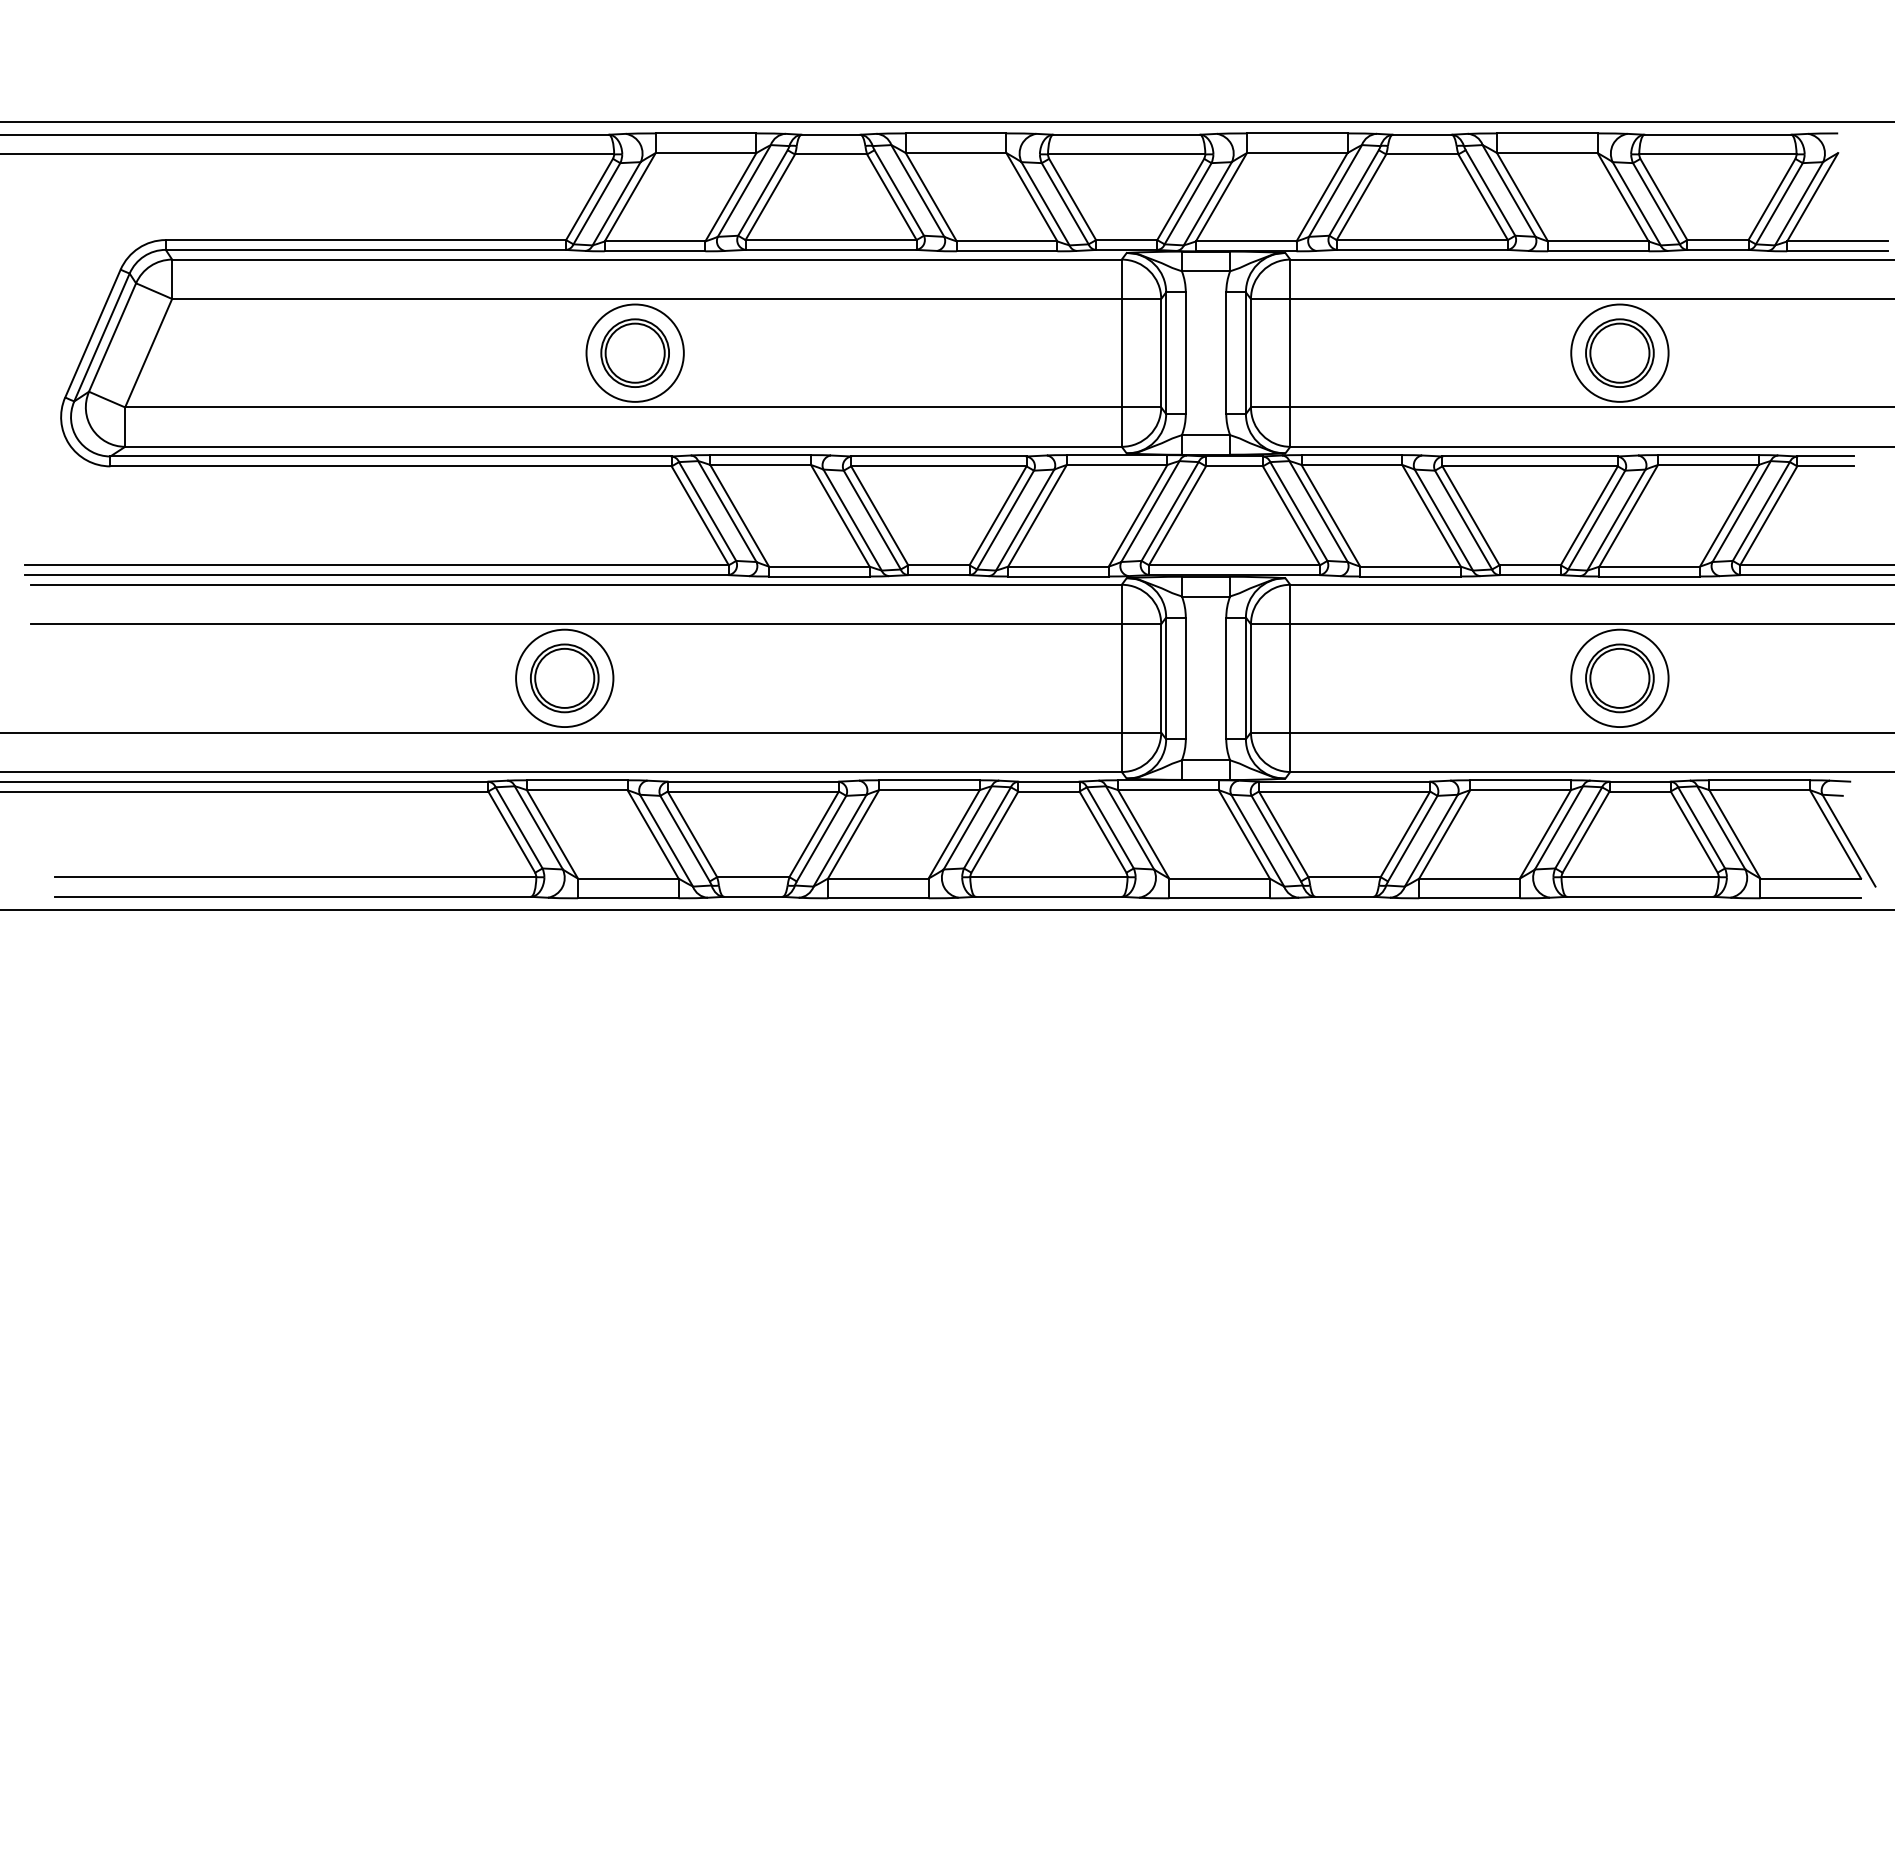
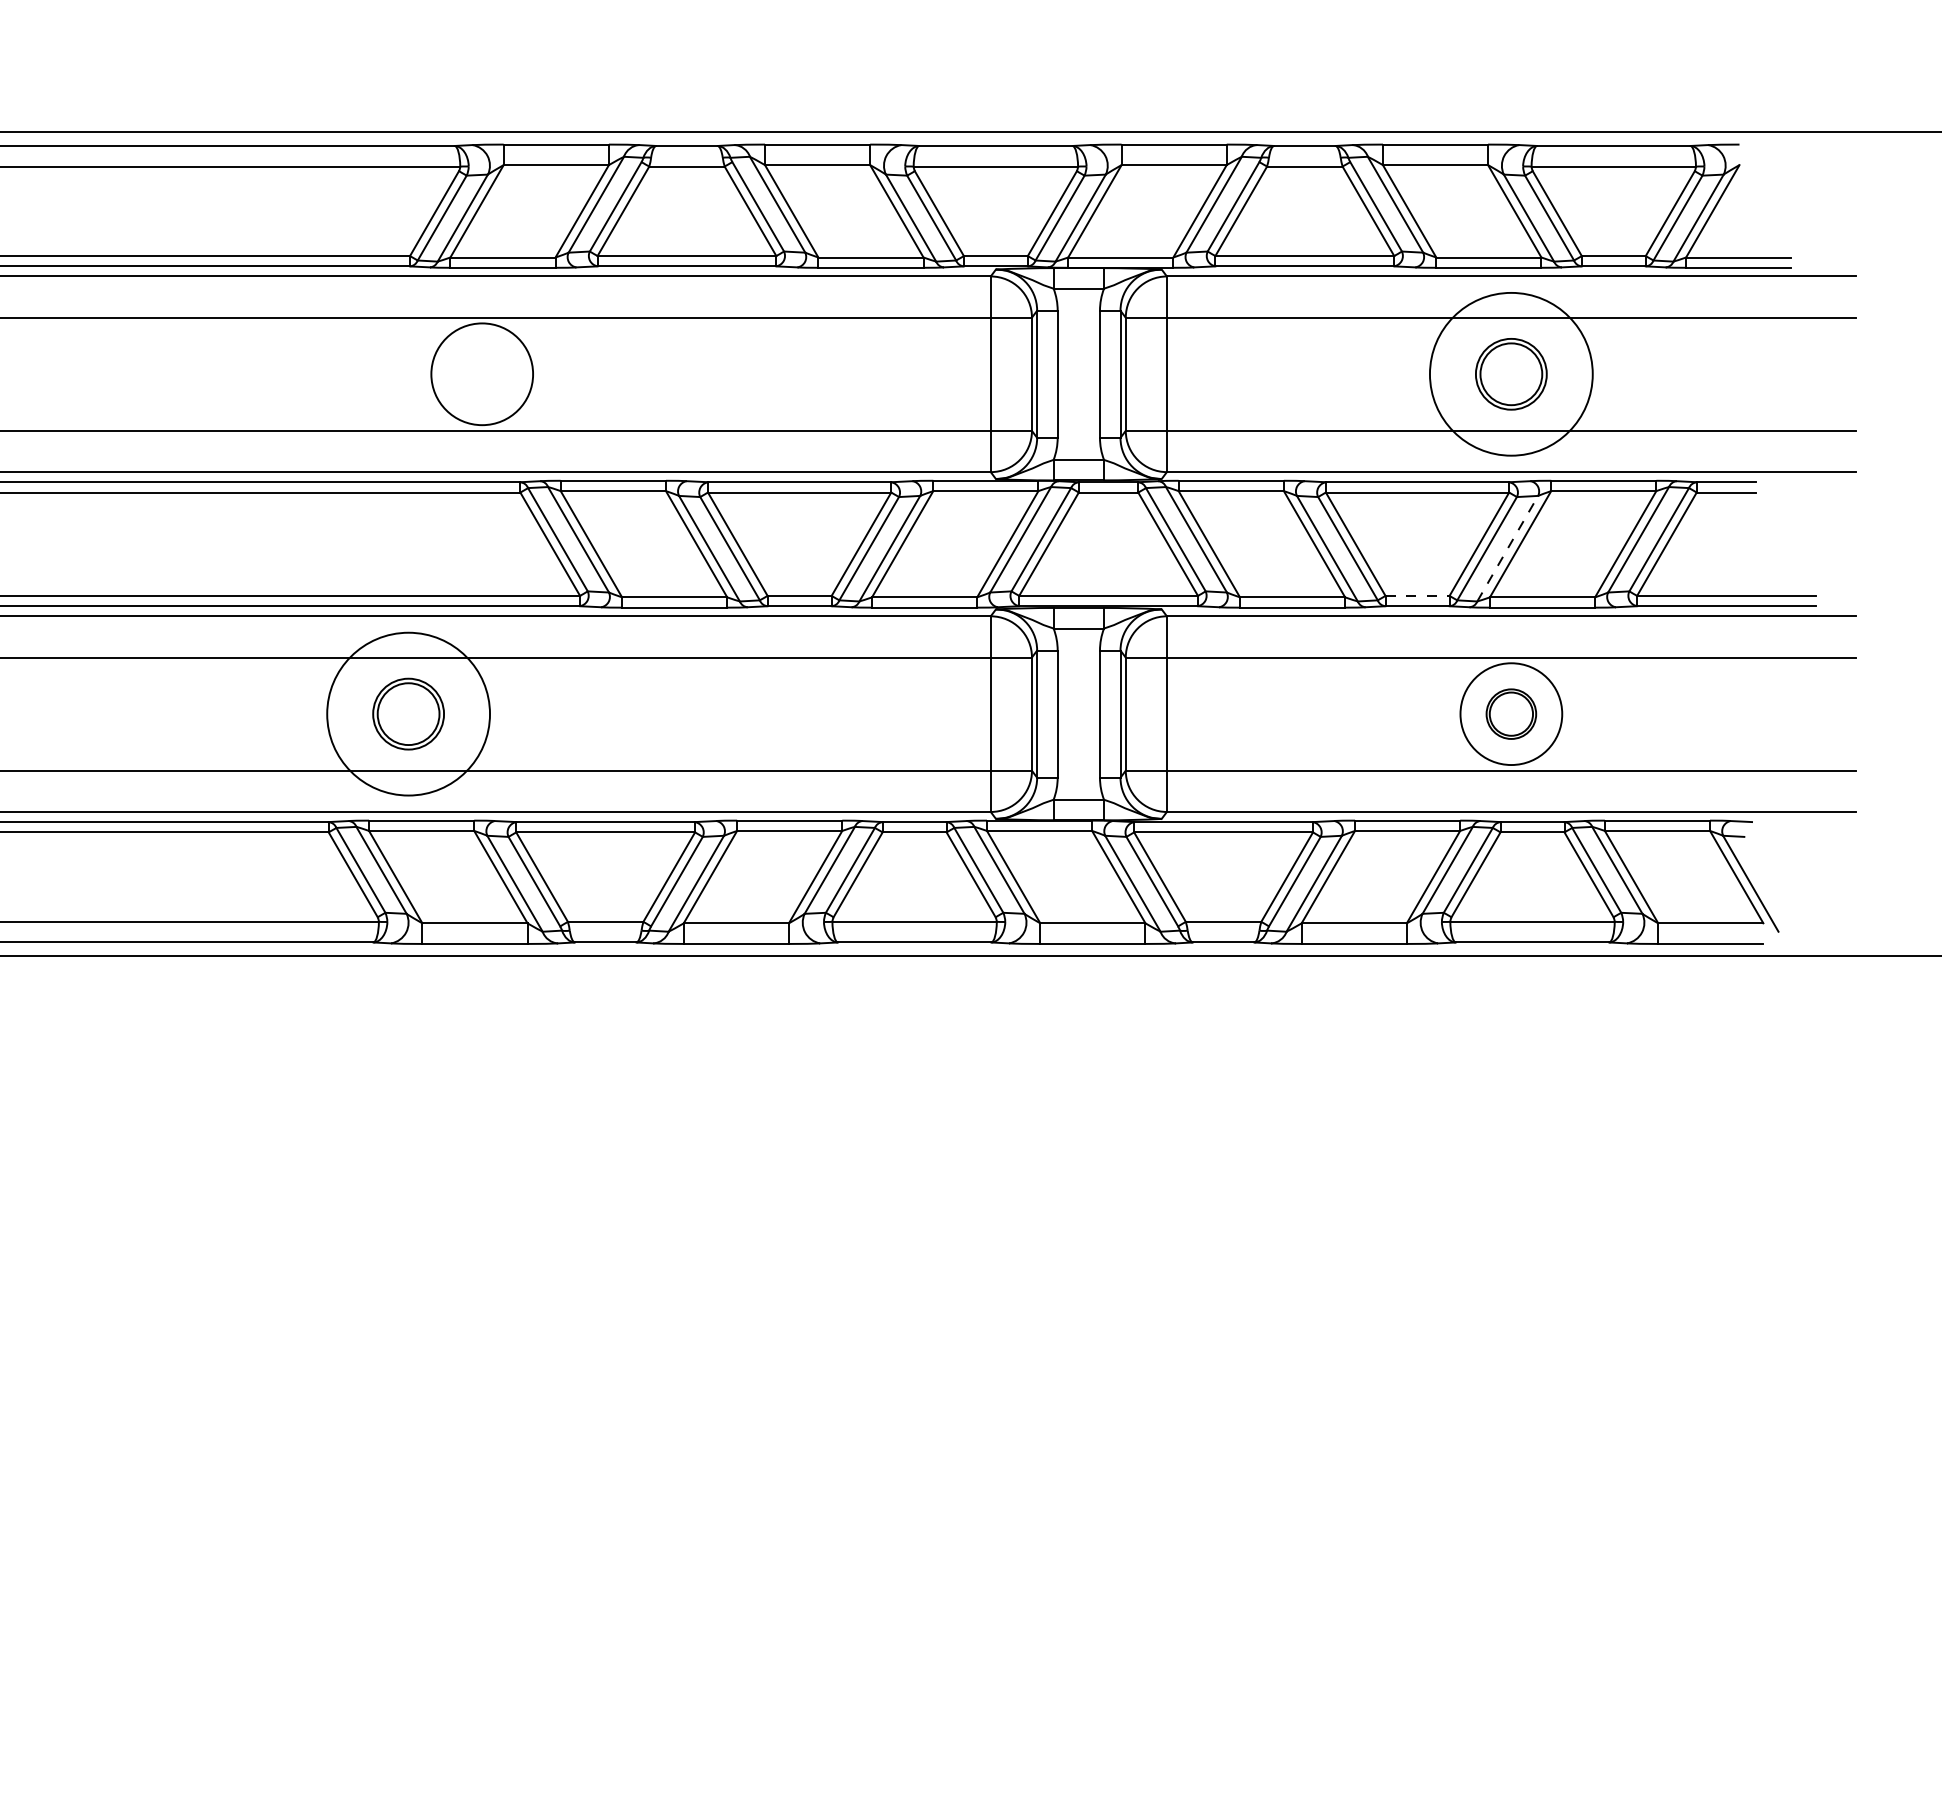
part: (634, 352) -> (481, 373), removed
circle: (1619, 352) -> (1510, 373), size x1.6
line: (1616, 519) -> (1507, 548), solid -> dashed
line: (1530, 565) -> (1417, 596), solid -> dashed
circle: (564, 678) -> (408, 714), size x1.6
part: (1619, 678) -> (1510, 714), size x0.7

